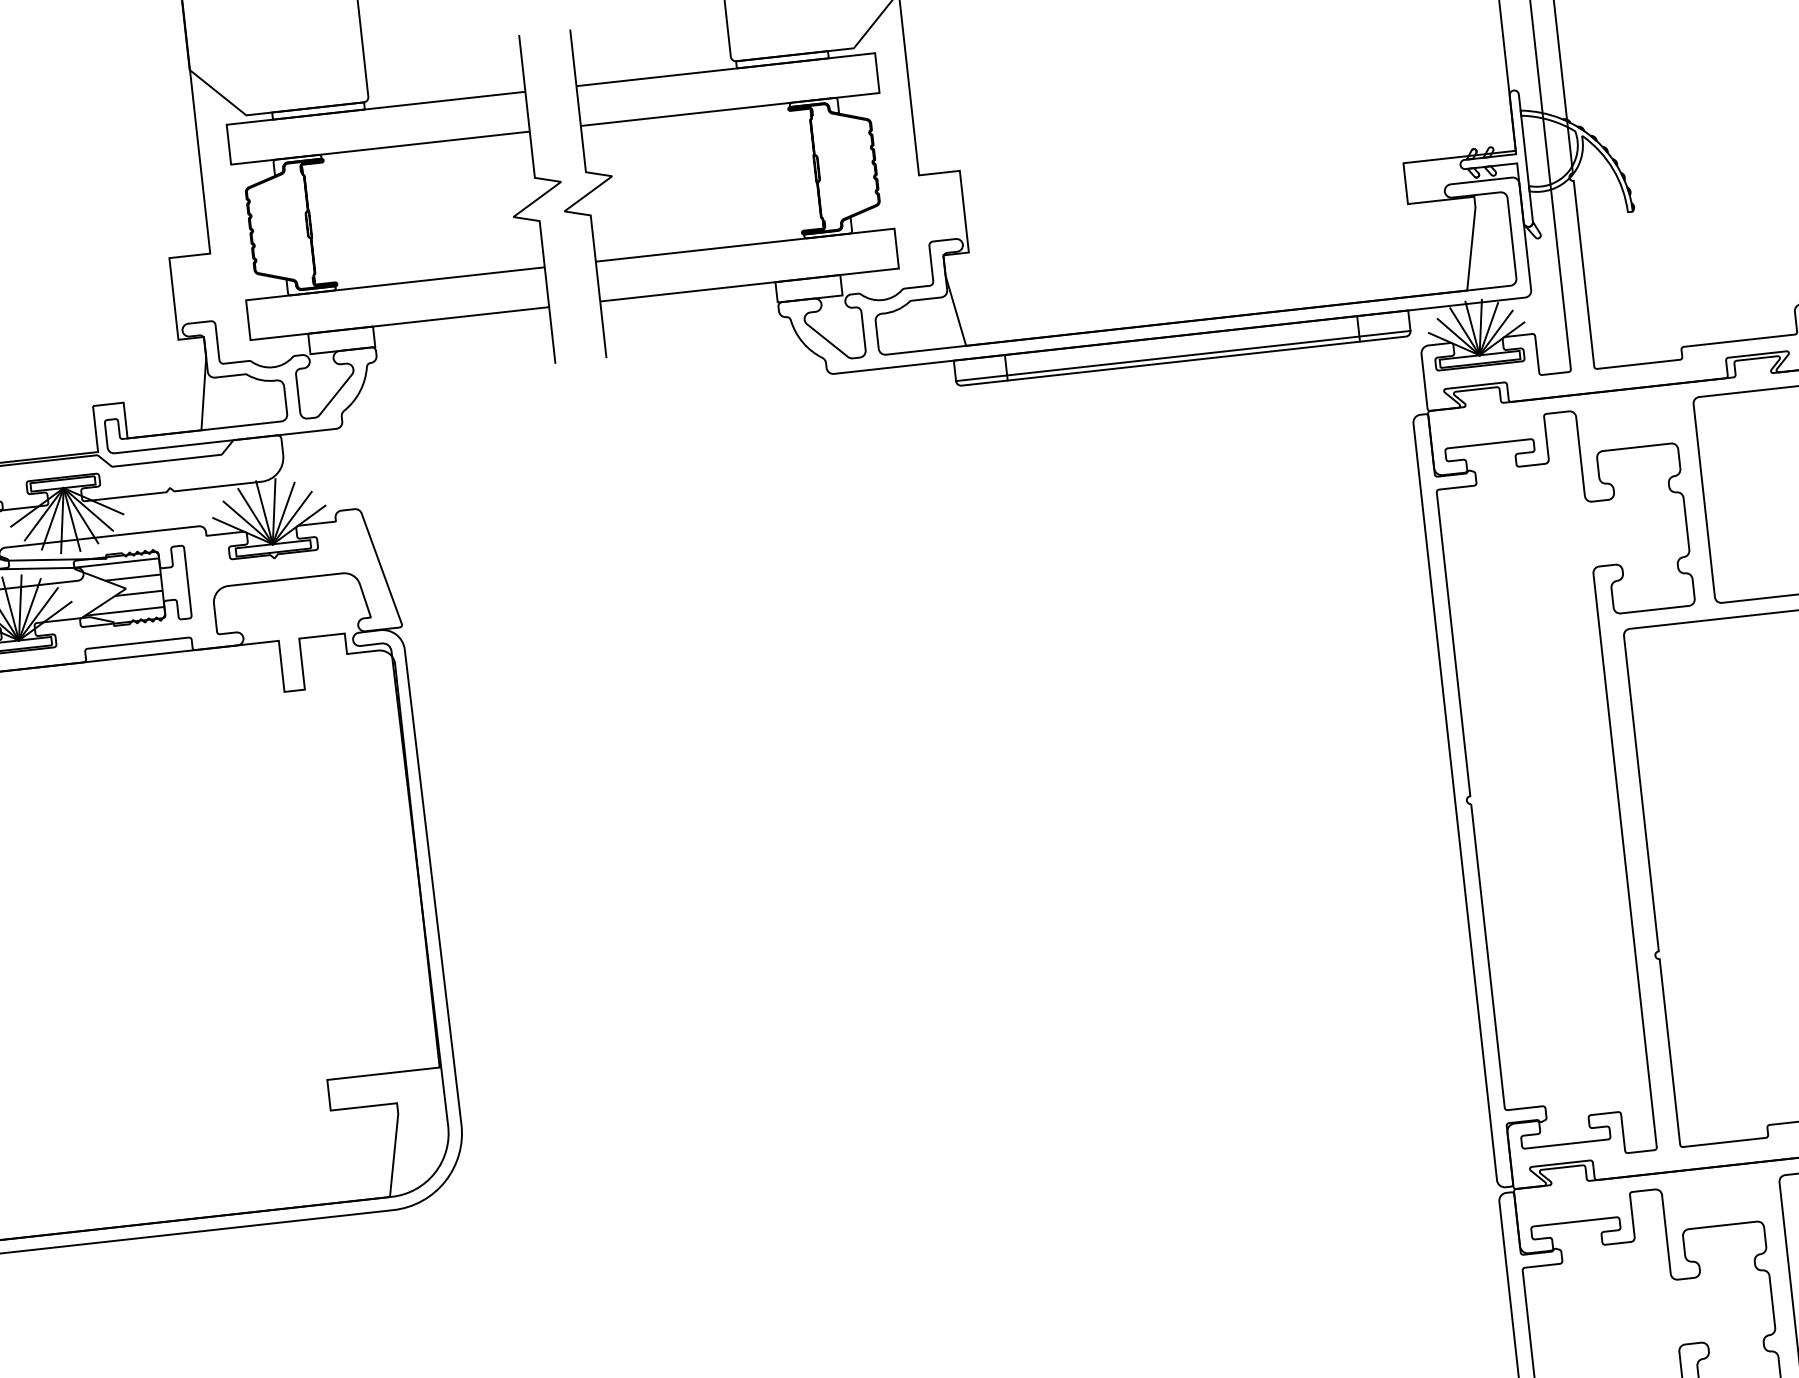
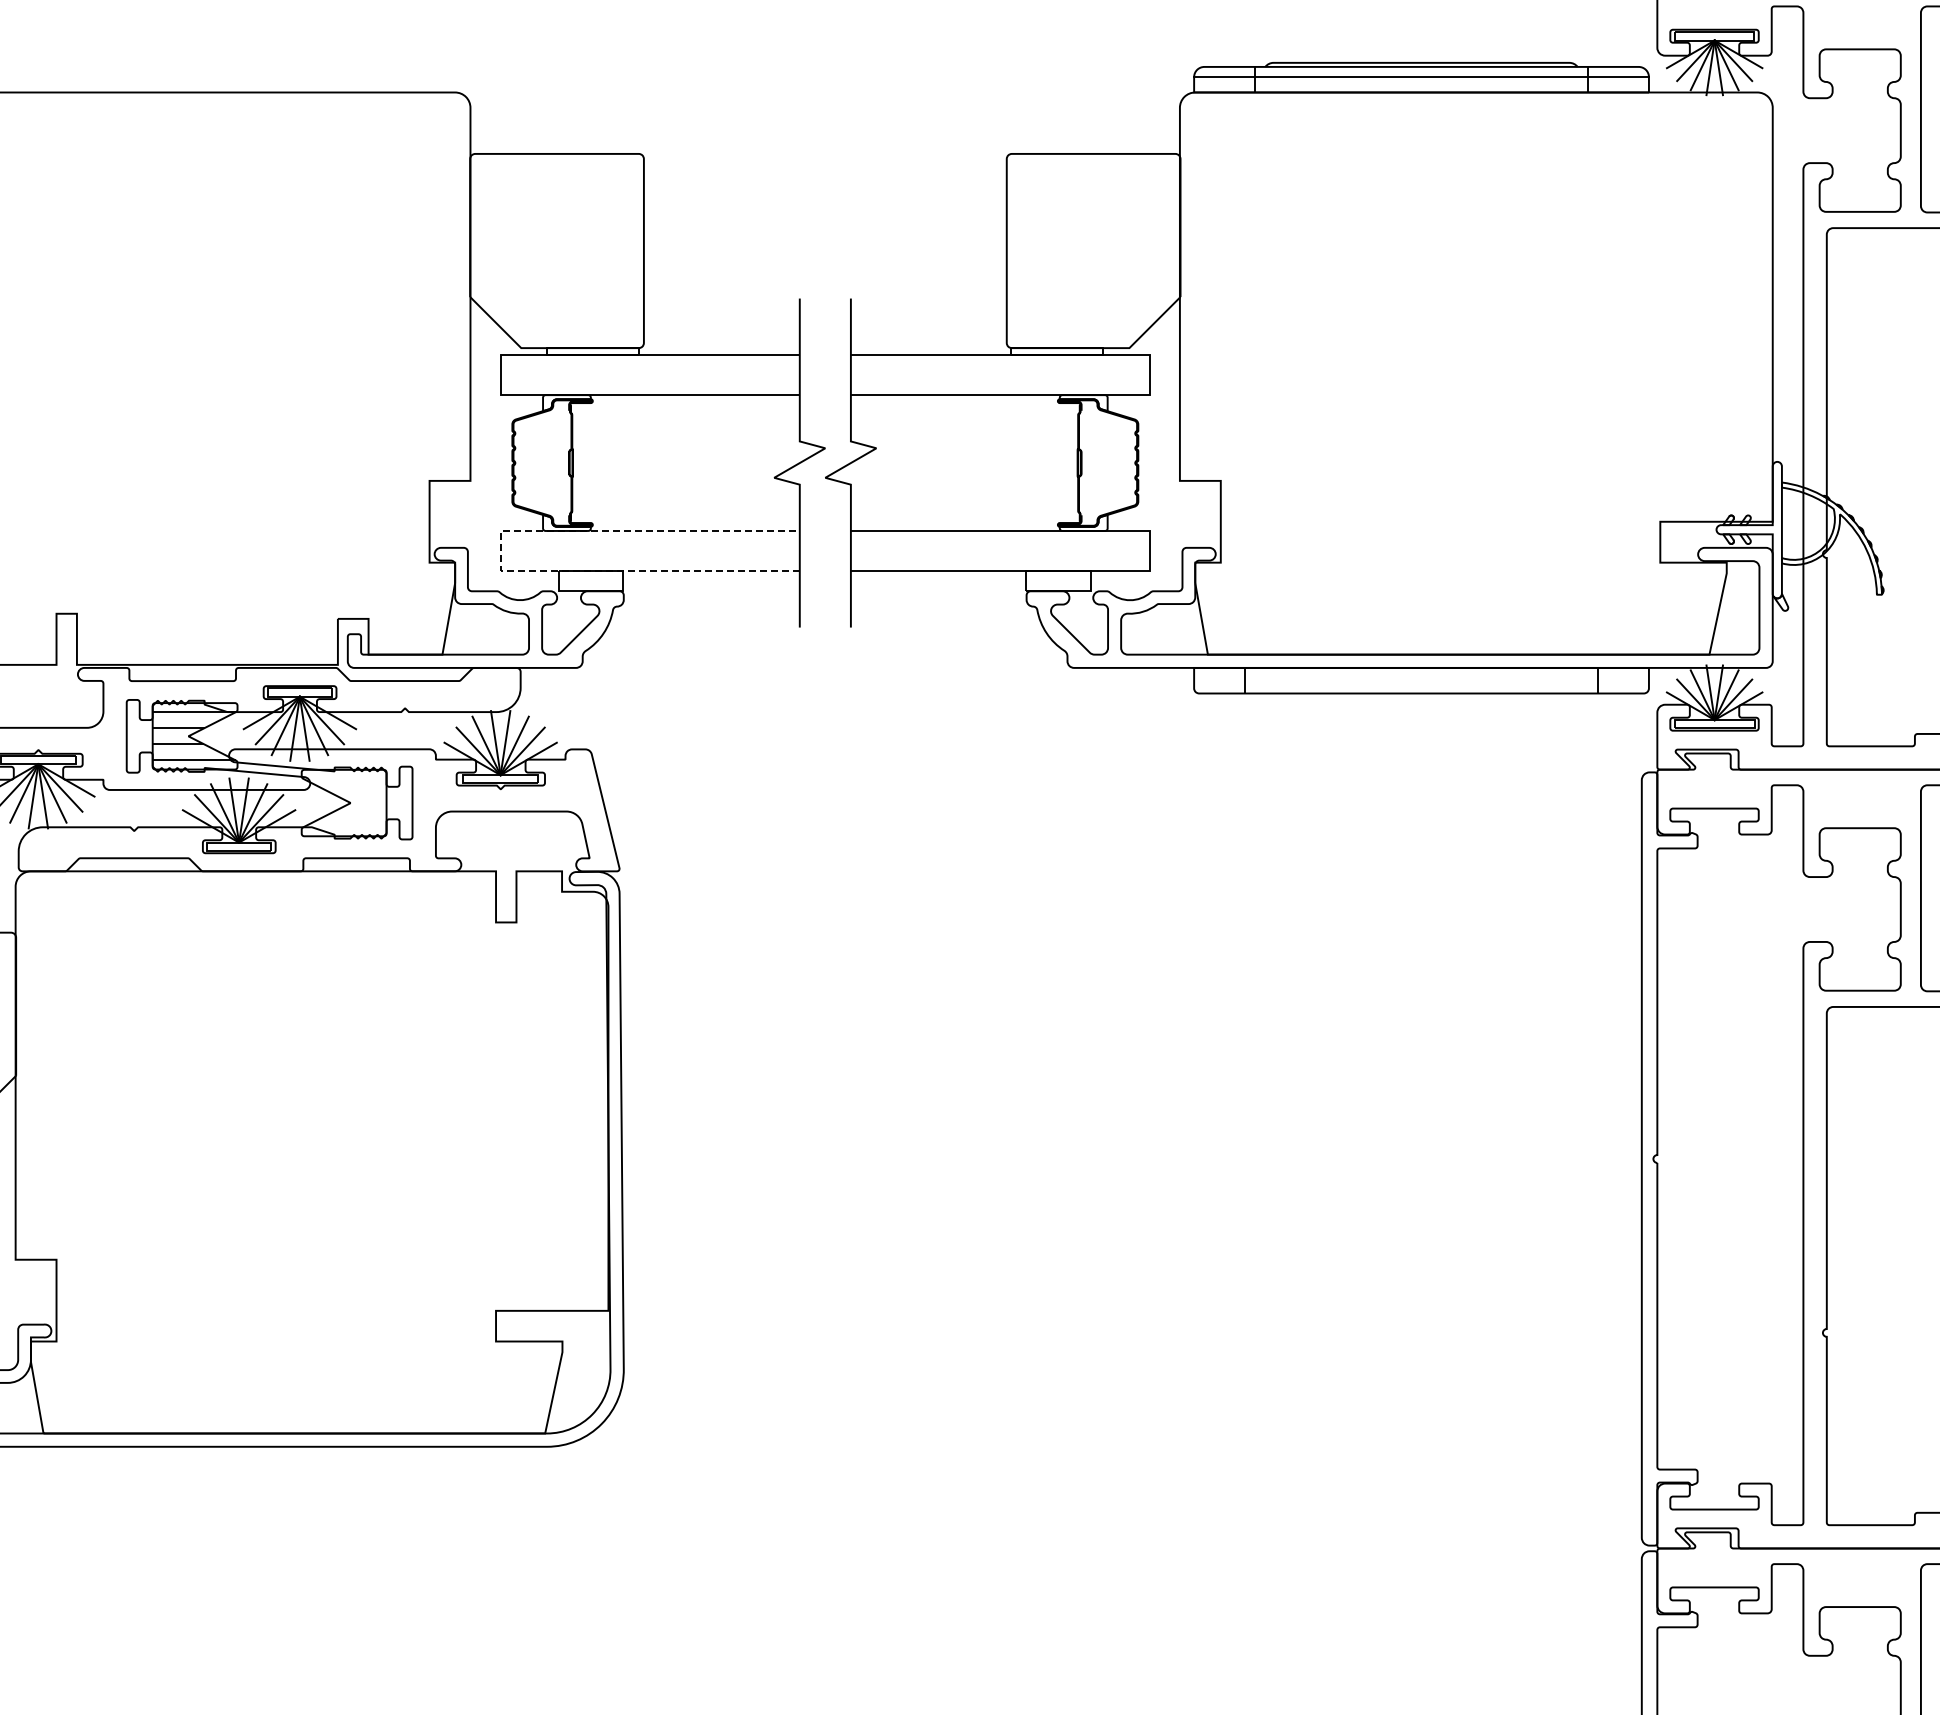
line: (247, 319) -> (500, 550), solid -> dashed
line: (1183, 356) -> (1421, 688), removed
hatch: (118, 586) -> (343, 800), removed

